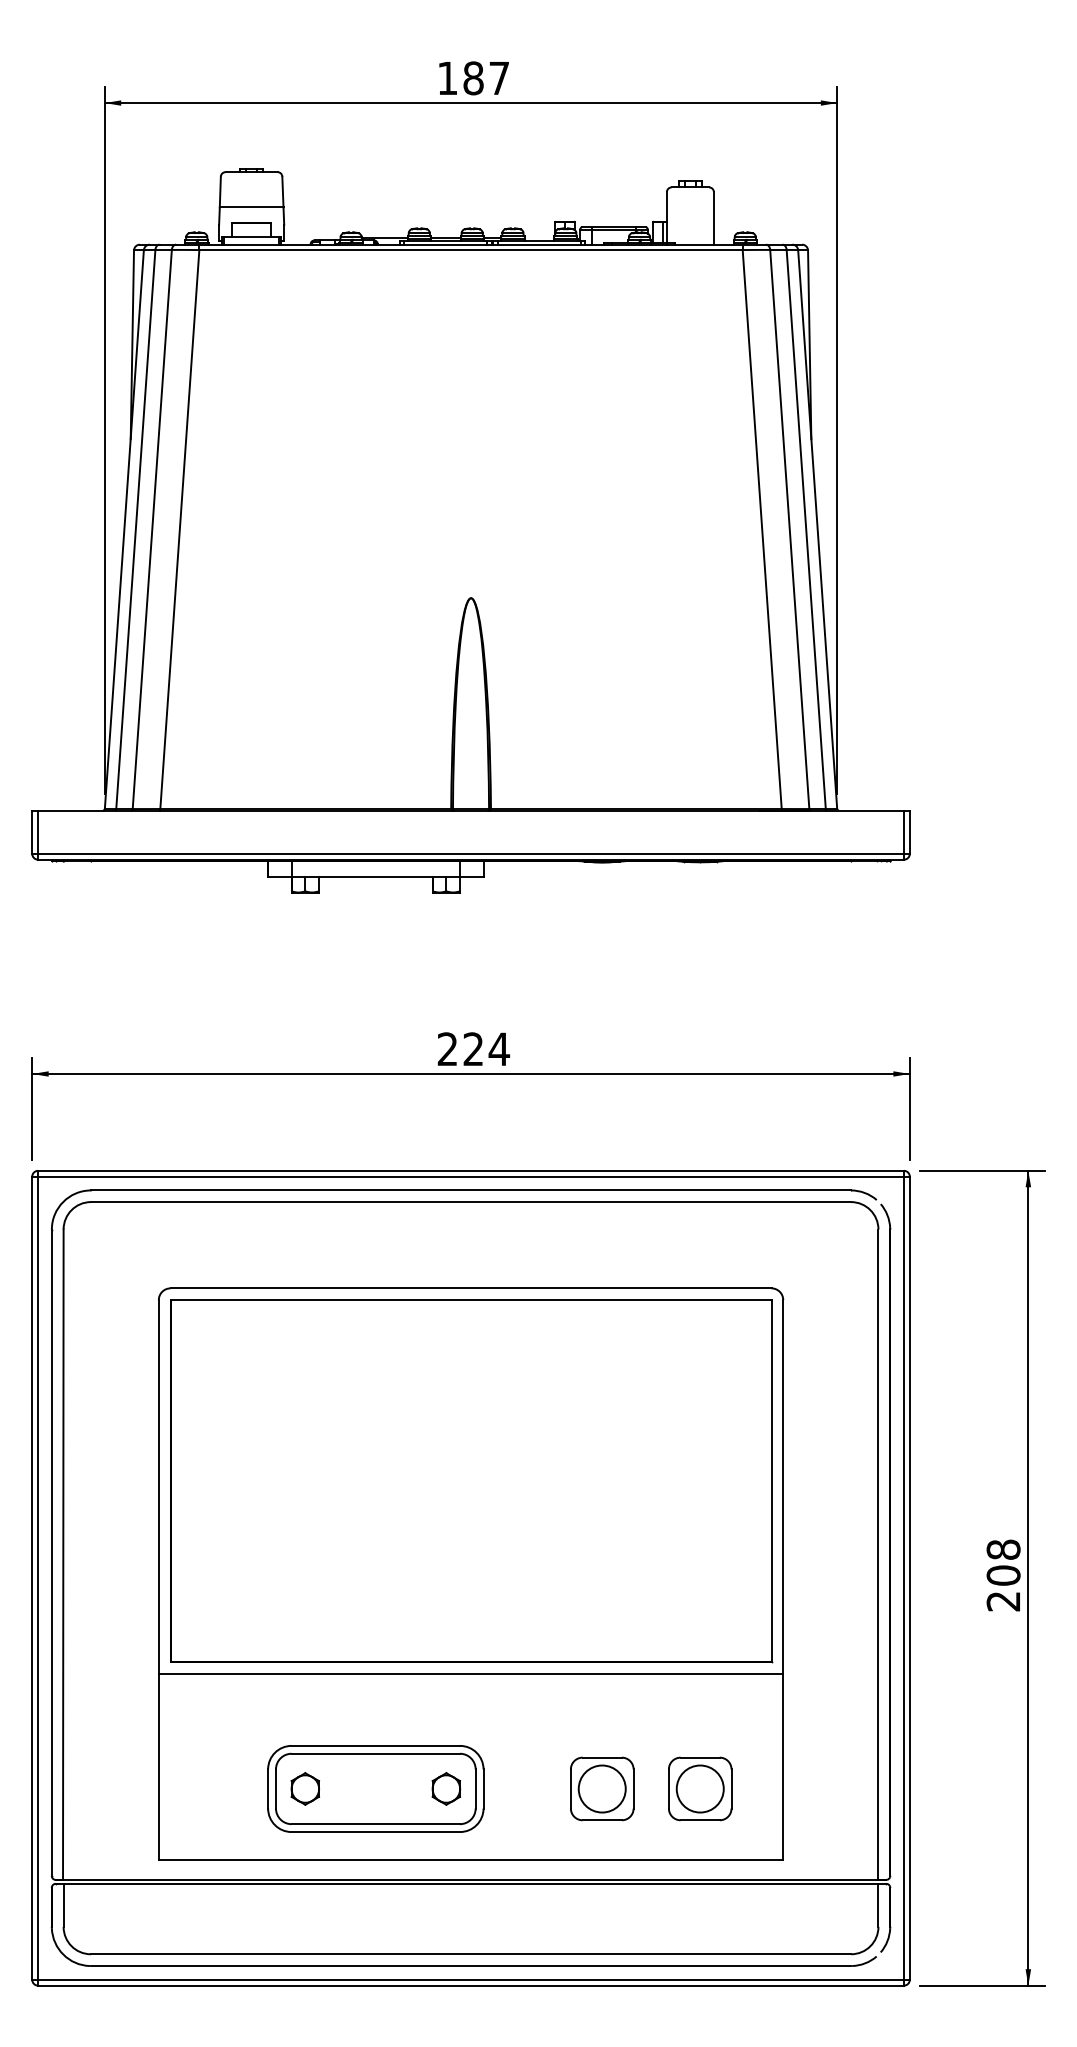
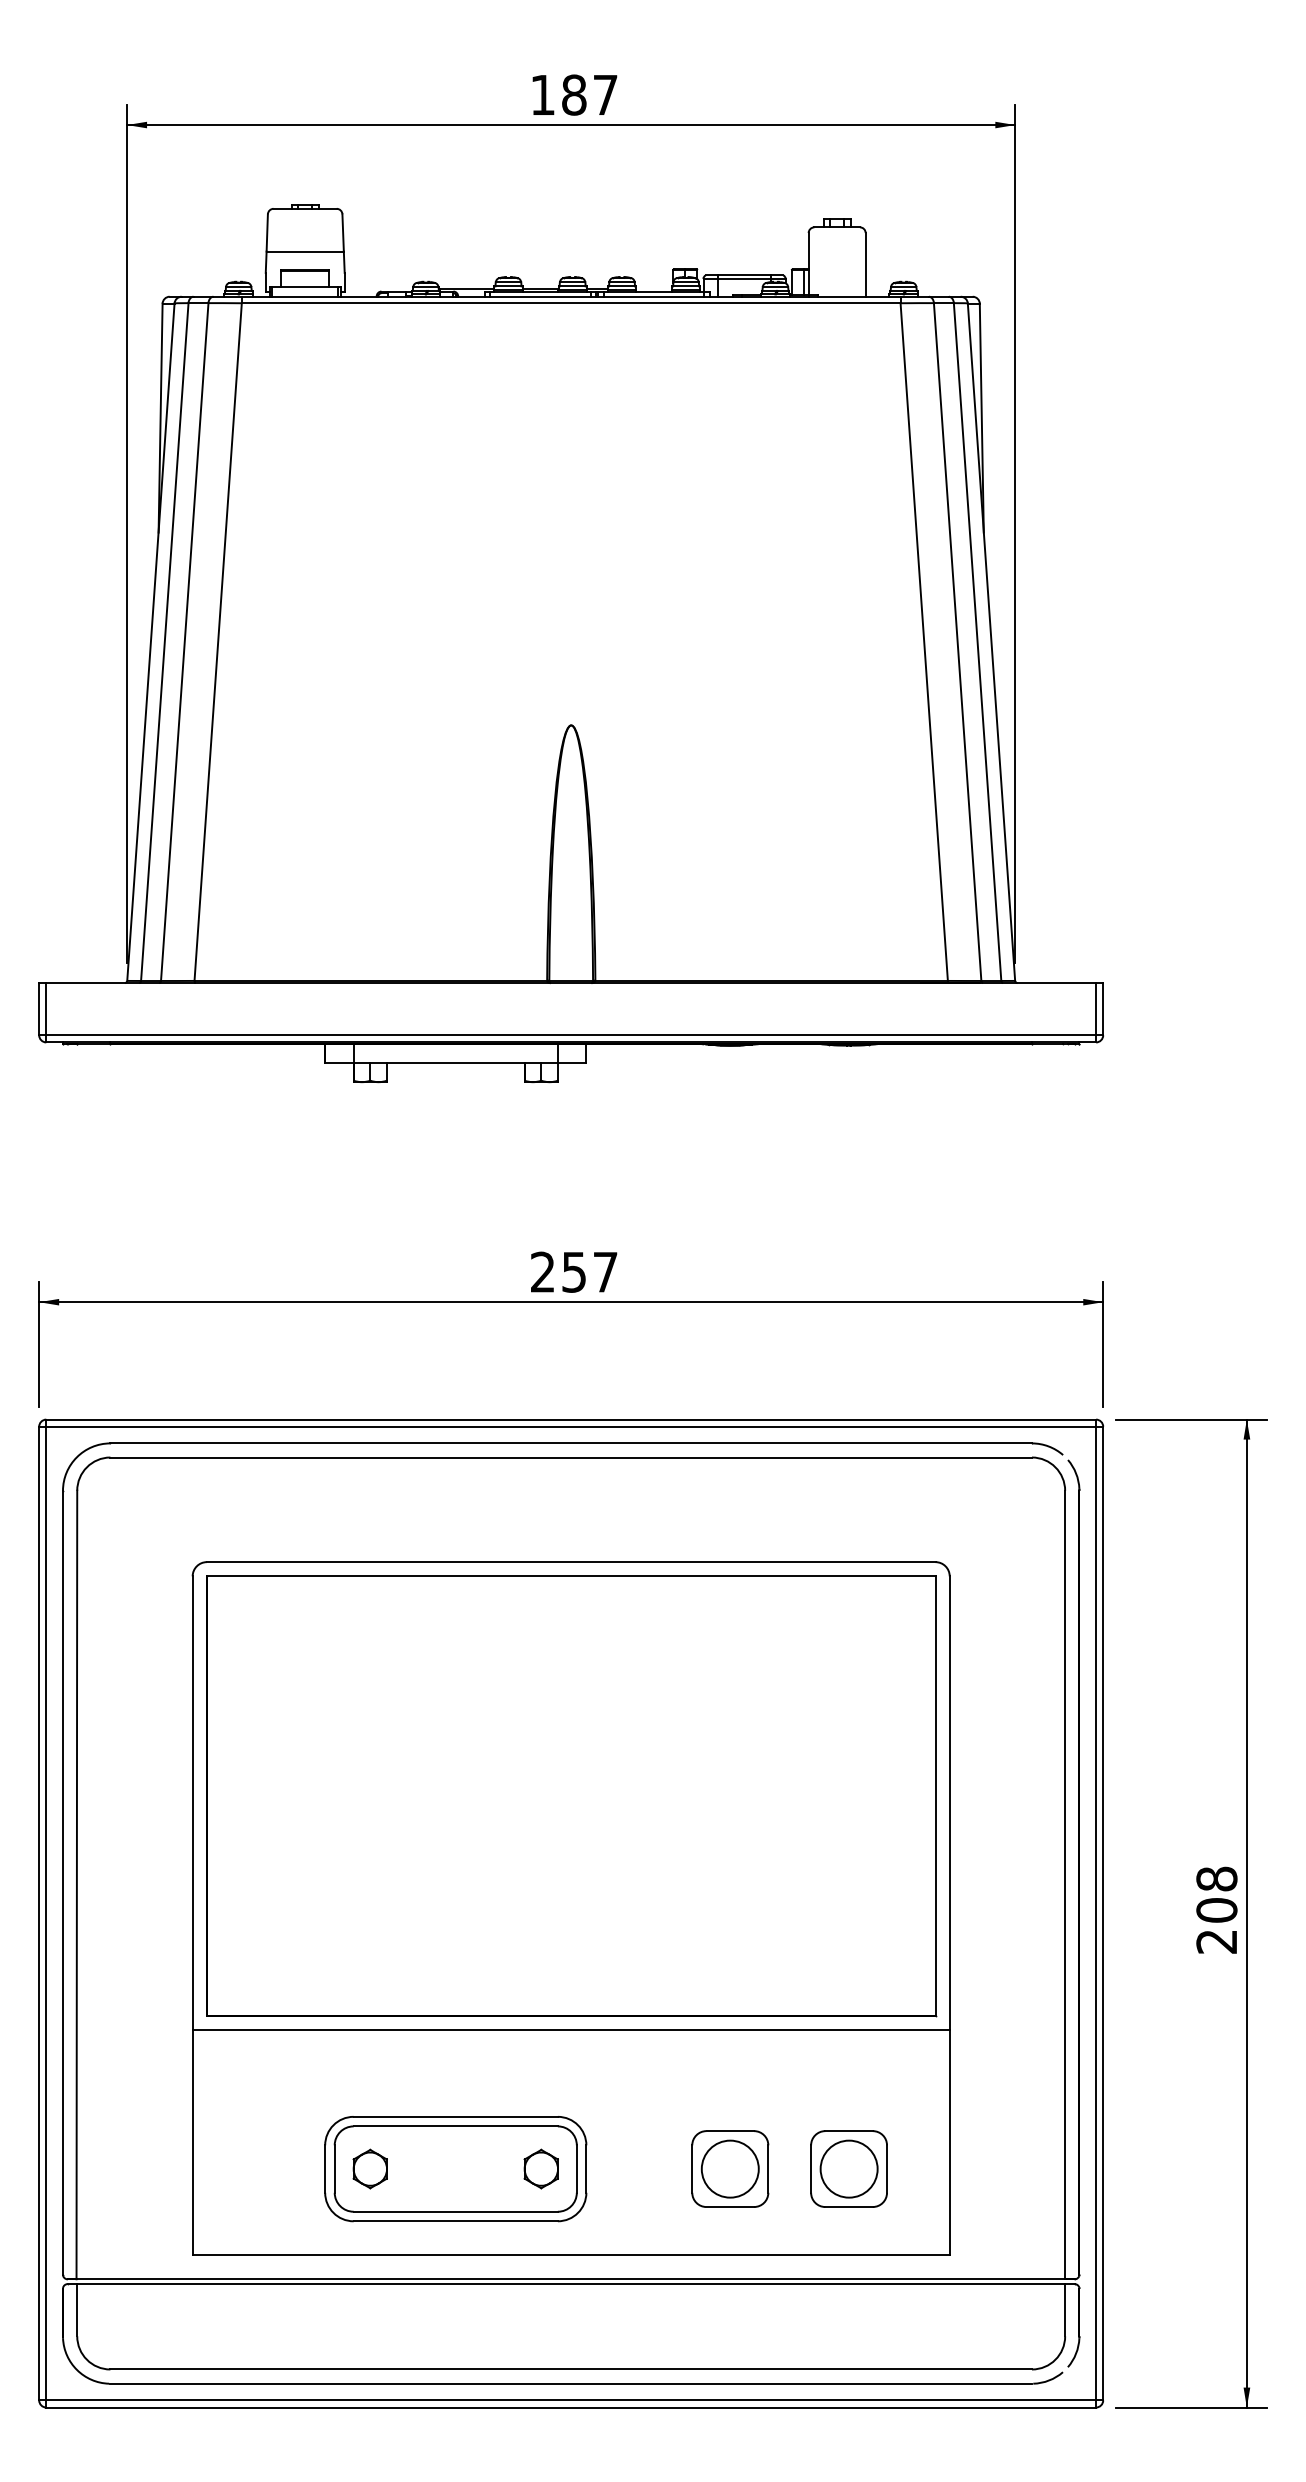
text: (486, 1048) -> (590, 1271), 224 -> 257

